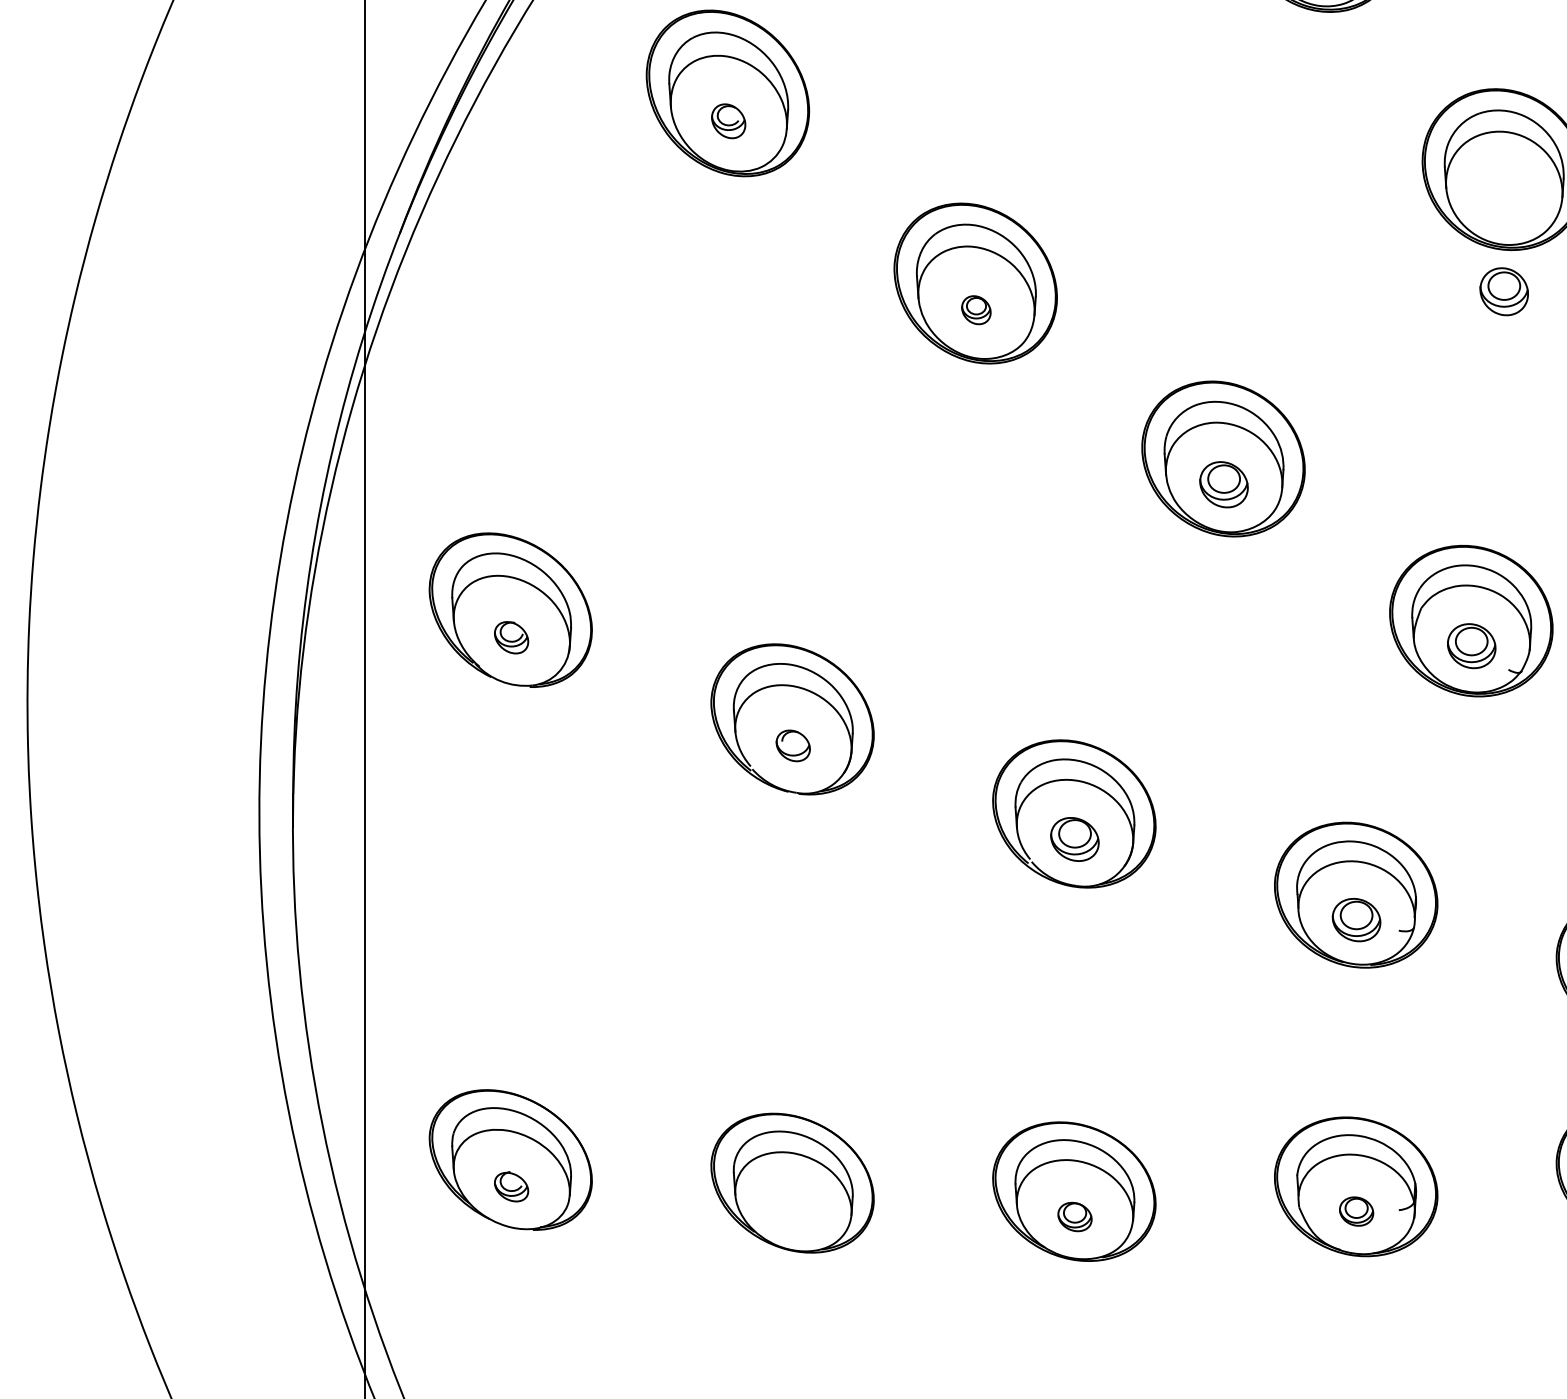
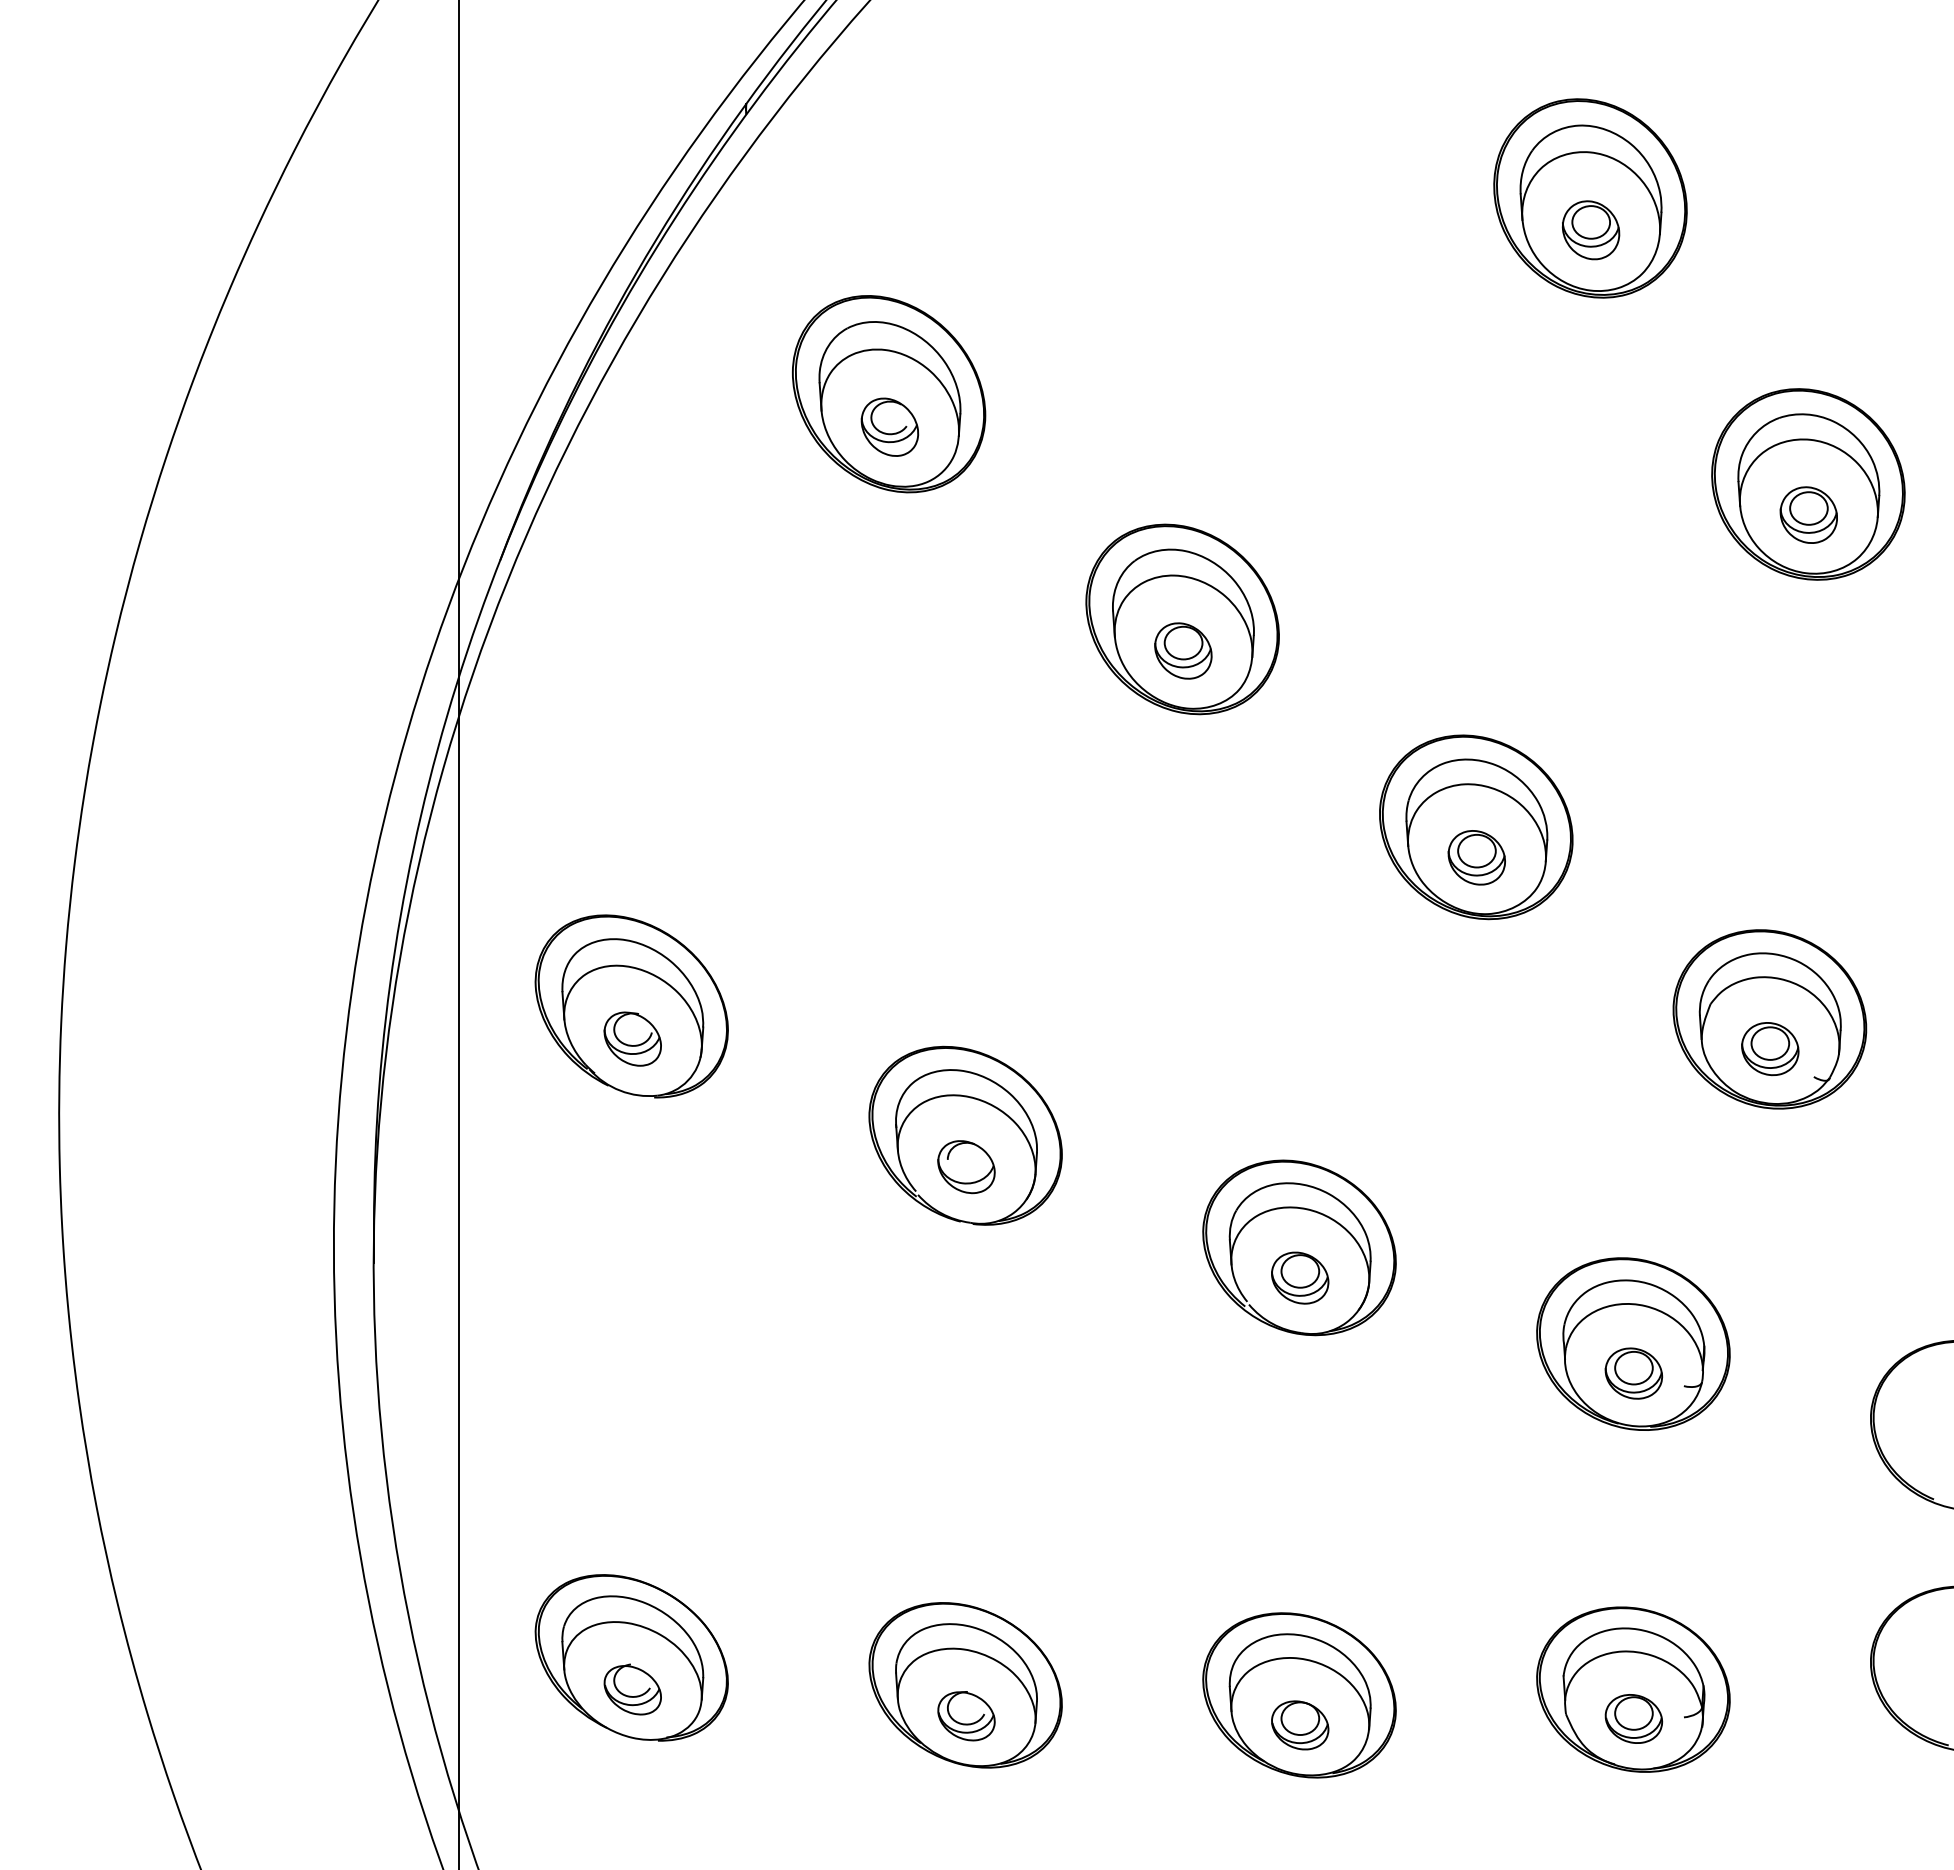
part: (728, 120) -> (889, 426), size x1.43
part: (1503, 291) -> (1808, 514), moved
part: (976, 309) -> (1183, 650), size x1.67
part: (511, 637) -> (632, 1038), size x1.43
part: (793, 746) -> (966, 1167), size x1.43
part: (511, 1186) -> (632, 1689), size x1.43
part: (793, 1209) -> (966, 1716), added
part: (1356, 1211) -> (1633, 1718), size x1.43
part: (1075, 1217) -> (1300, 1725), size x1.43

